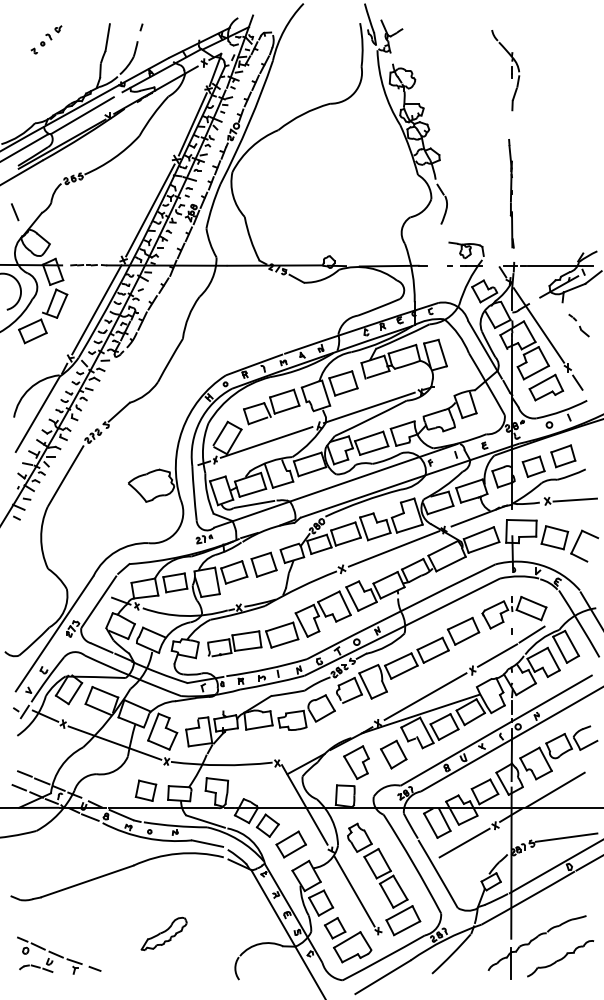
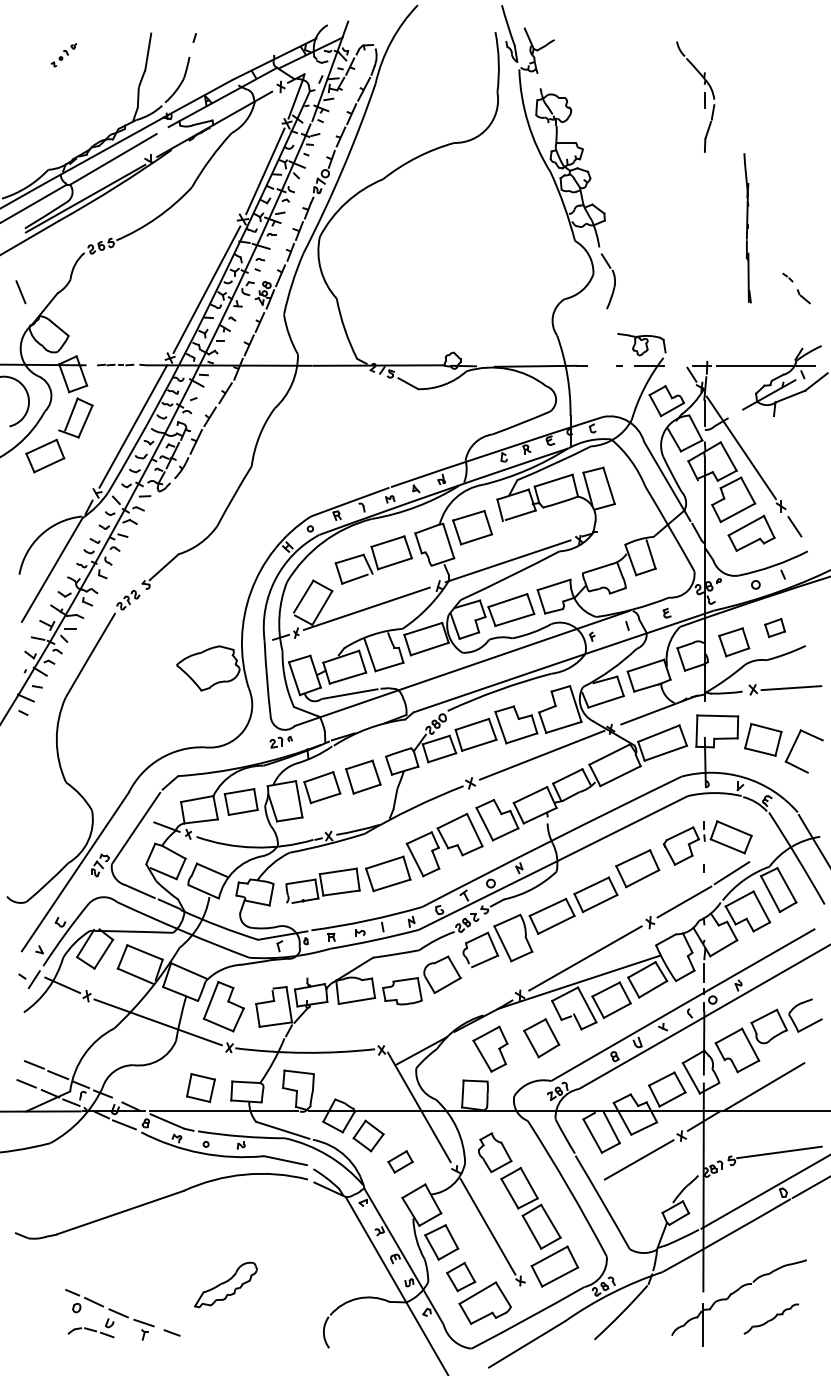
part: (46, 39) -> (64, 54), size x0.6
part: (511, 193) -> (747, 227), moved
part: (578, 325) -> (795, 288), moved
part: (563, 456) -> (775, 628), size x0.6
part: (290, 844) -> (399, 1161), size x0.6
part: (59, 955) -> (123, 1314), moved
part: (560, 958) -> (771, 1318), size x0.6

